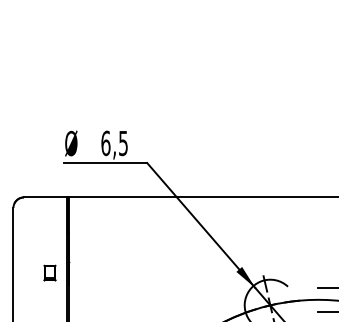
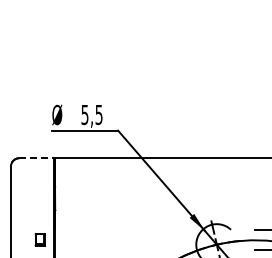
text: (105, 142) -> (84, 114), 6,5 -> 5,5
line: (46, 197) -> (37, 158), solid -> dashed
part: (49, 272) -> (39, 239), moved

